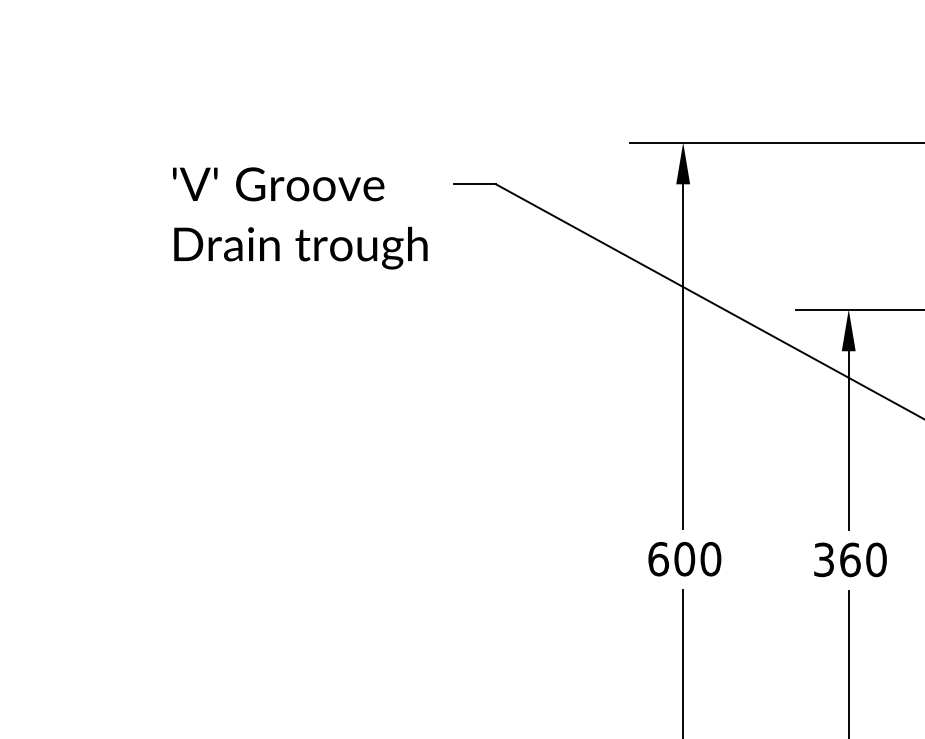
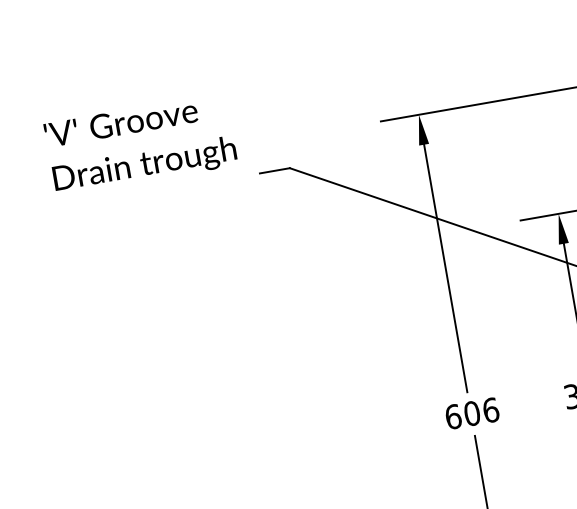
text: (300, 218) -> (141, 144), moved
text: (710, 559) -> (490, 410), 600 -> 606

